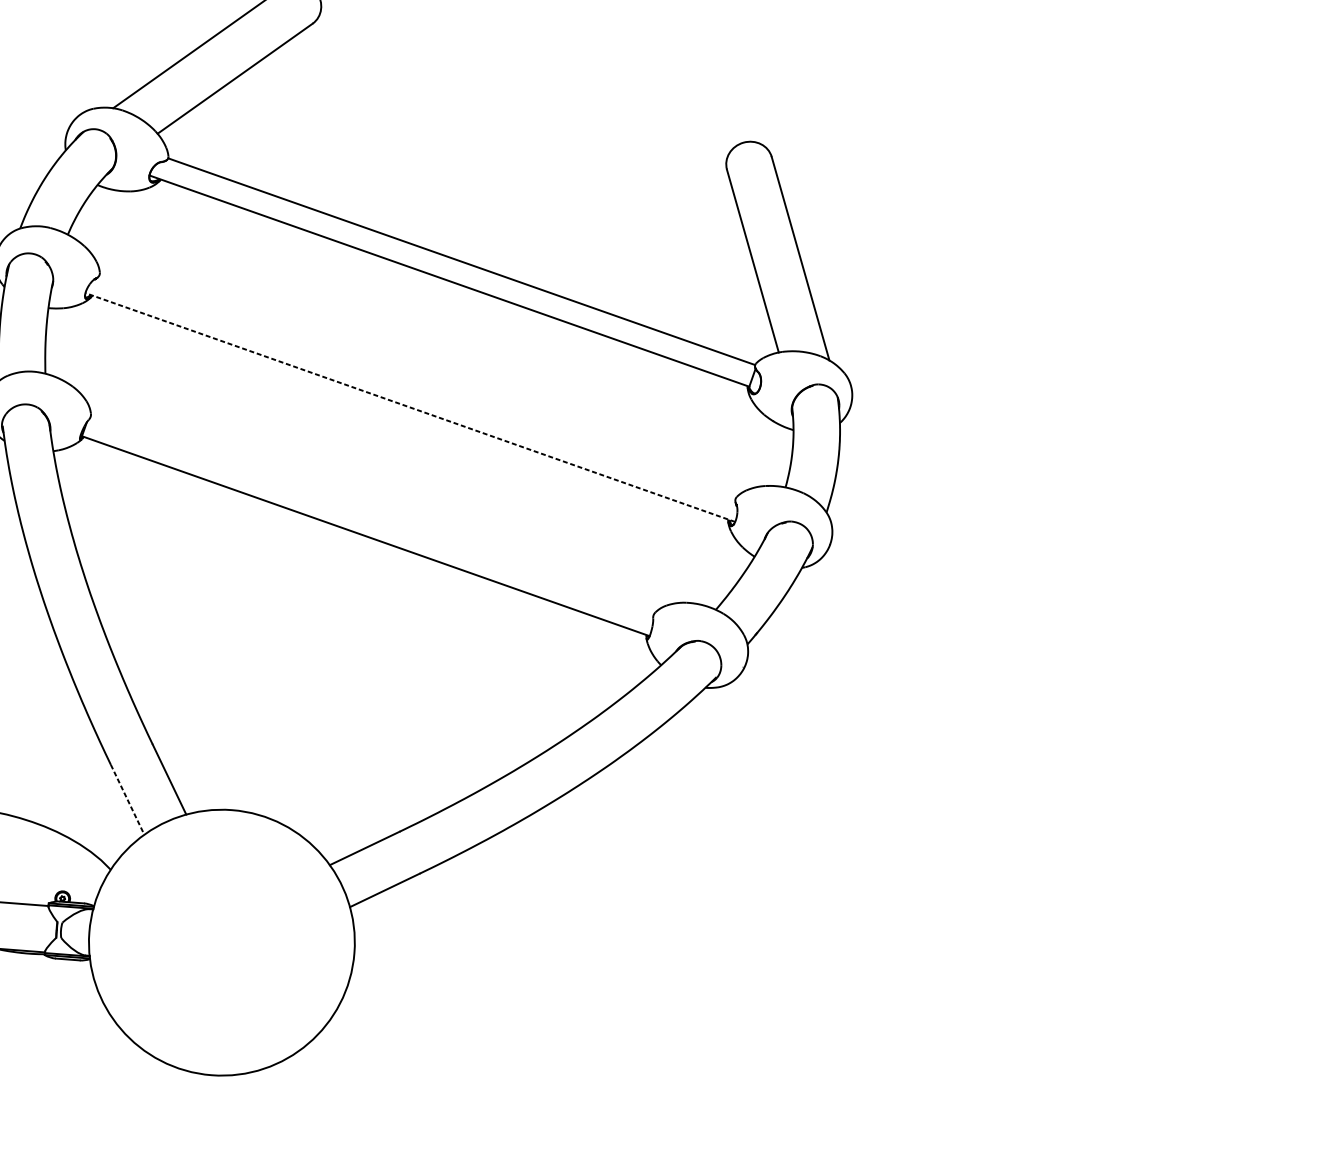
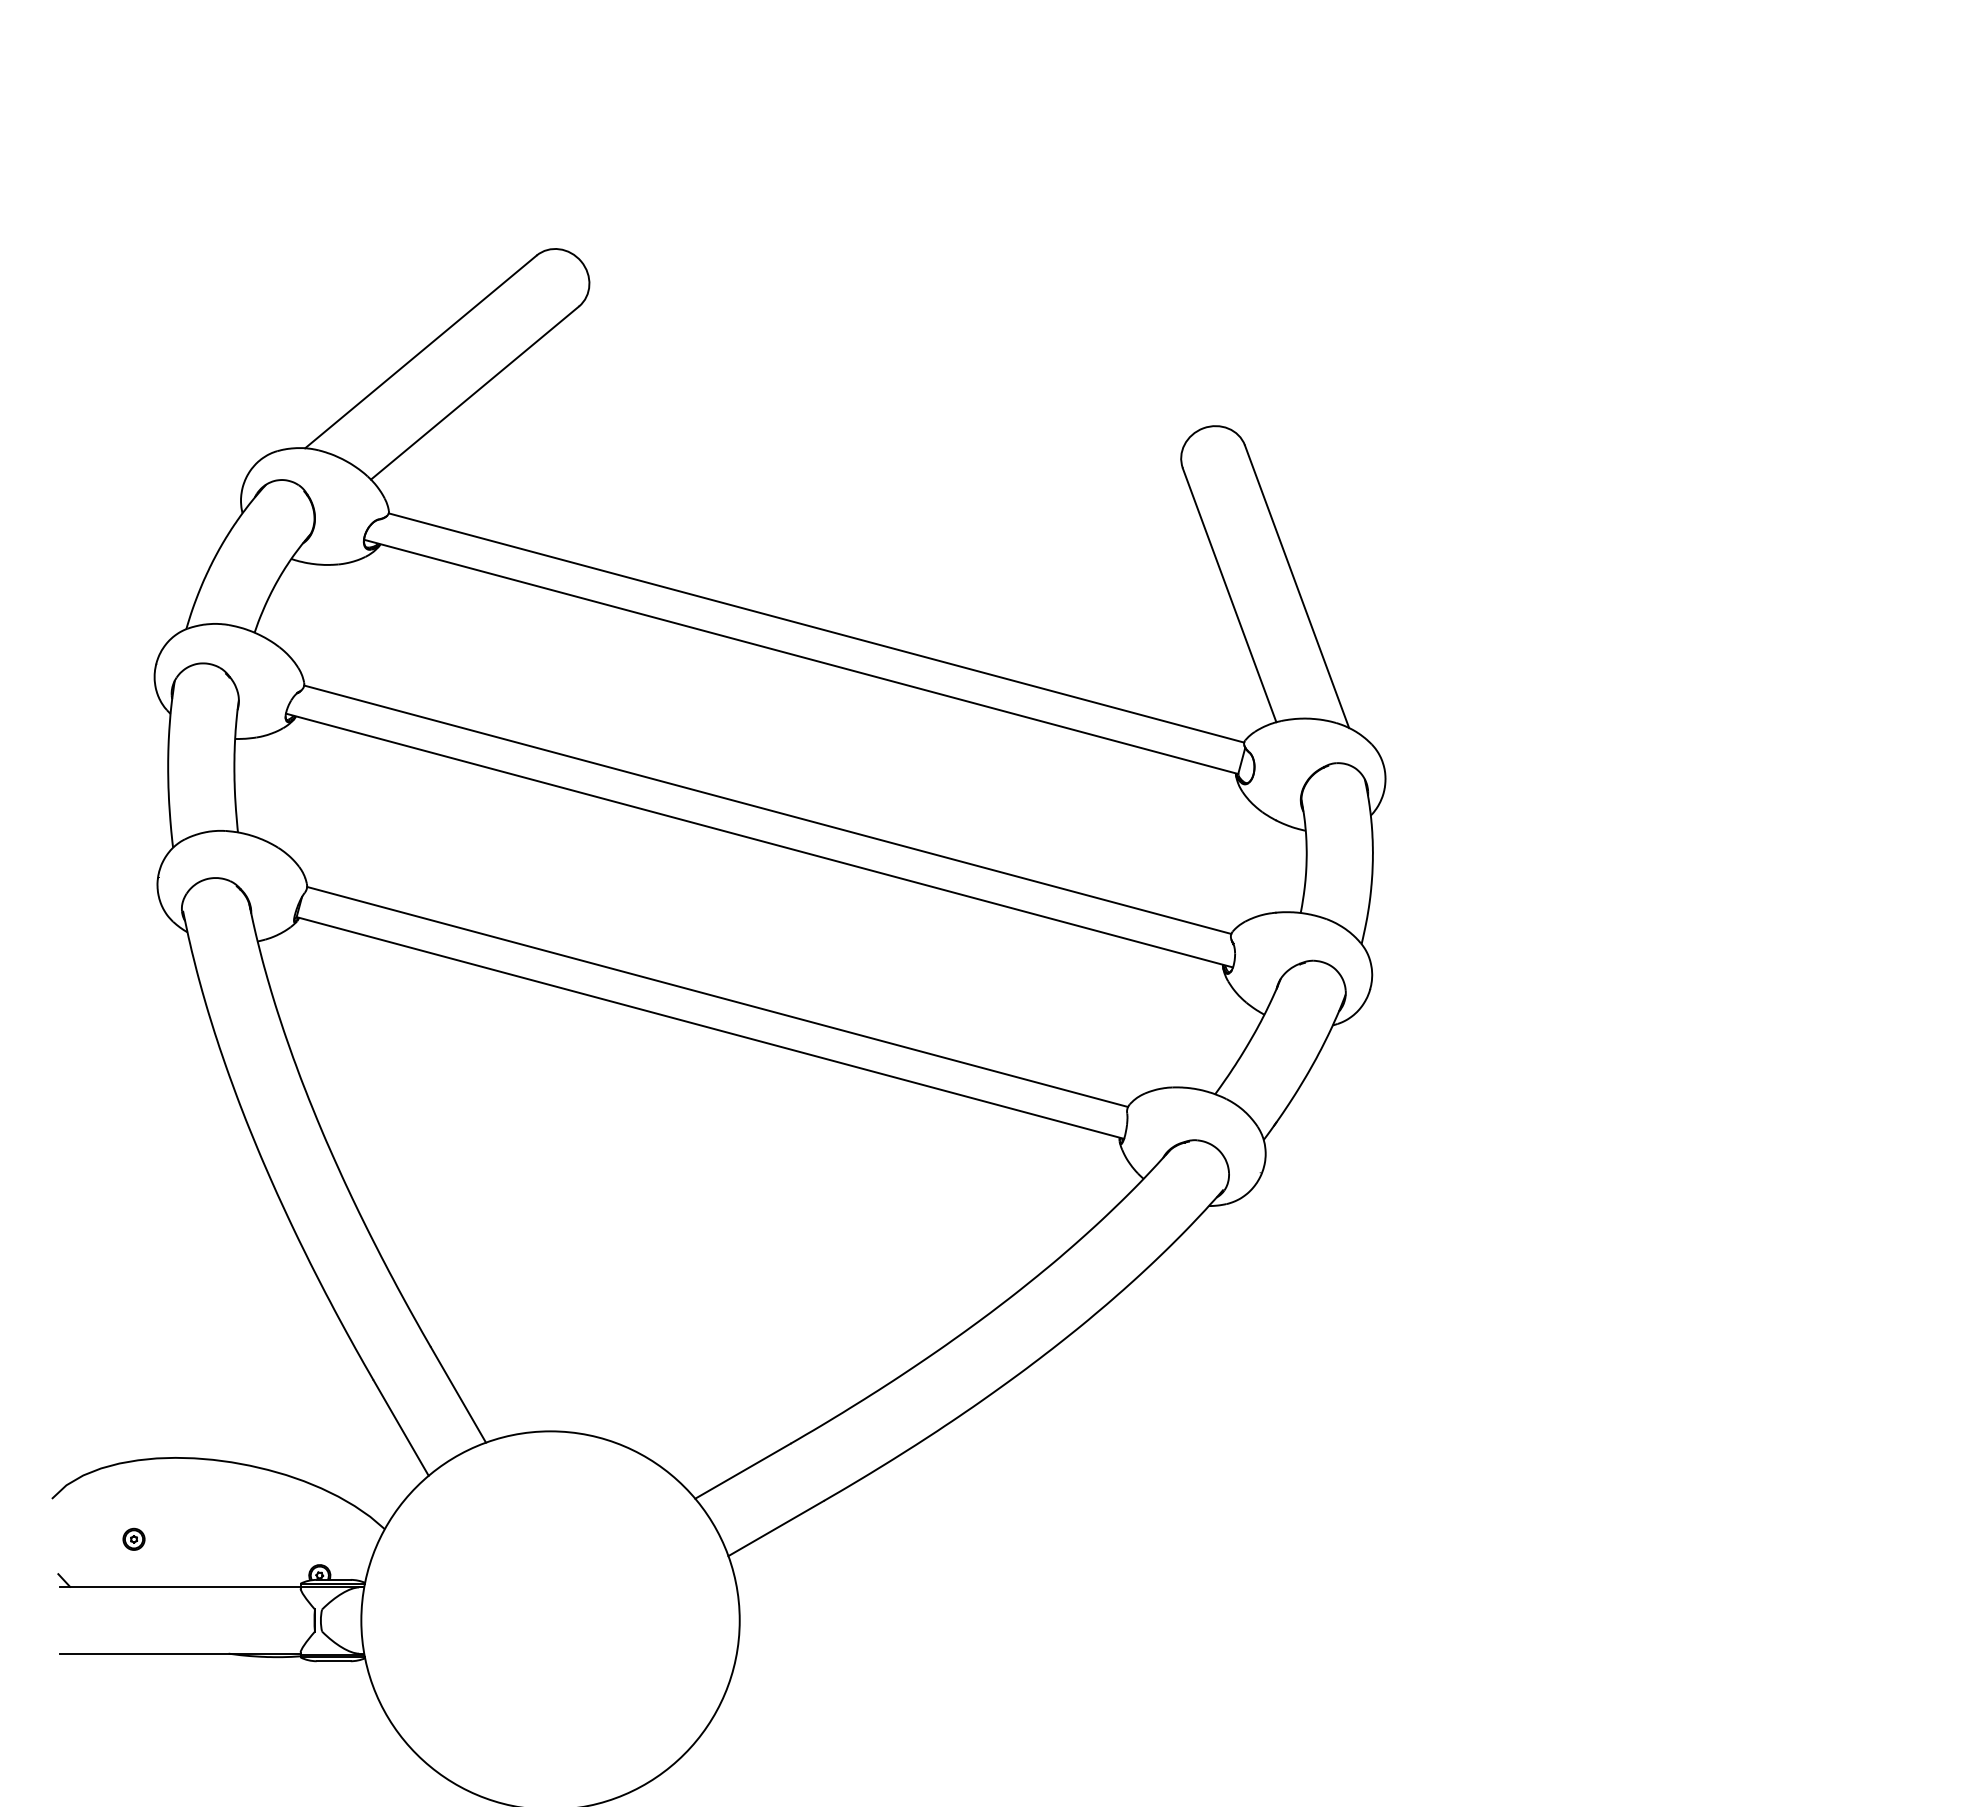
line: (417, 386) -> (767, 809), added
line: (410, 407) -> (759, 840), dashed -> solid
line: (372, 514) -> (717, 996), added
line: (127, 800) -> (401, 1428), dashed -> solid

